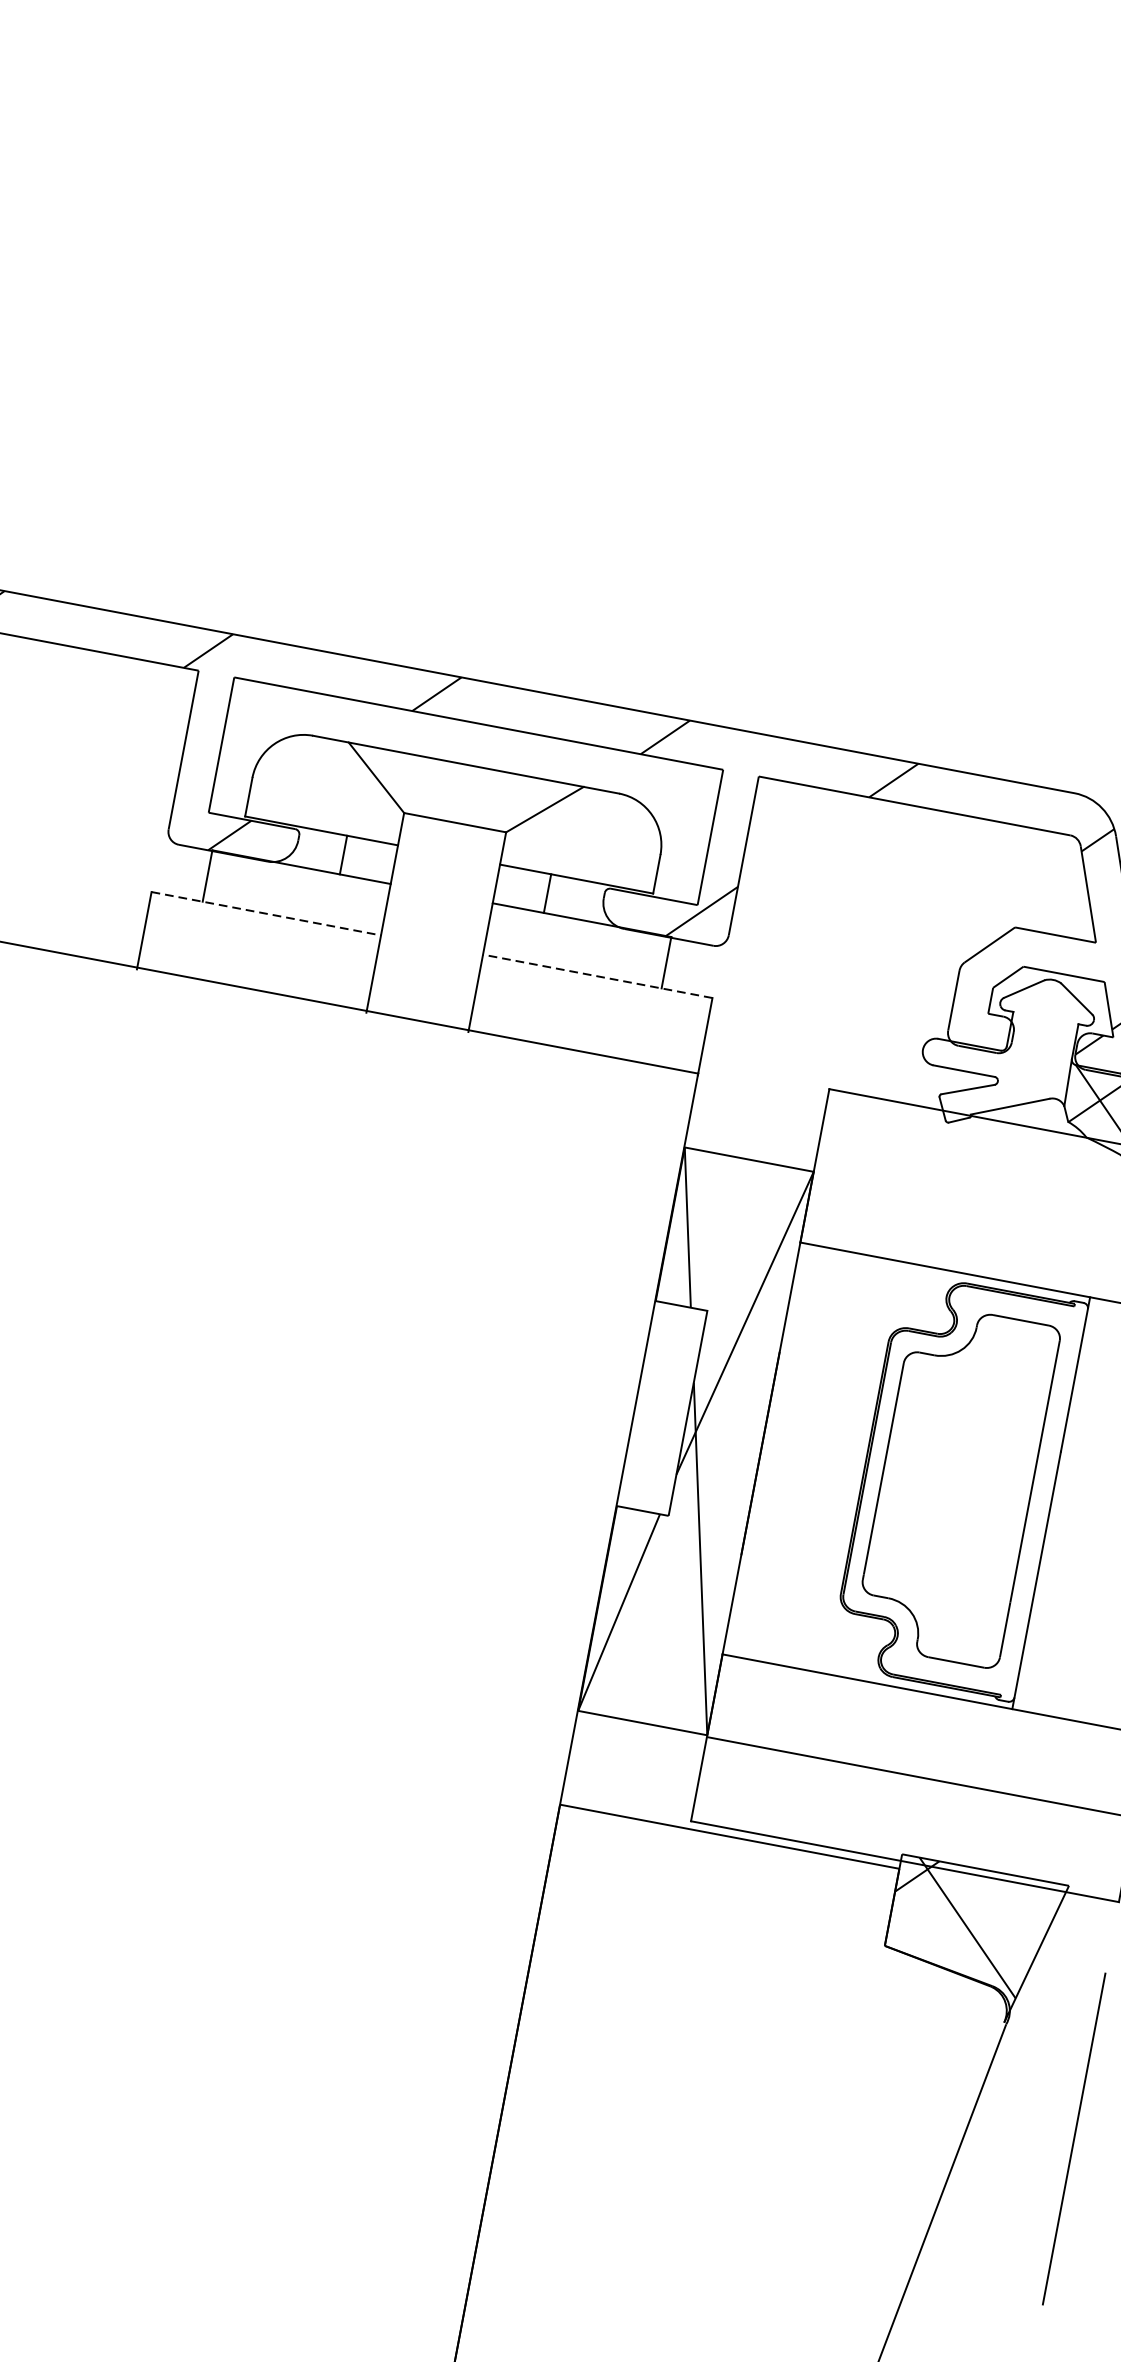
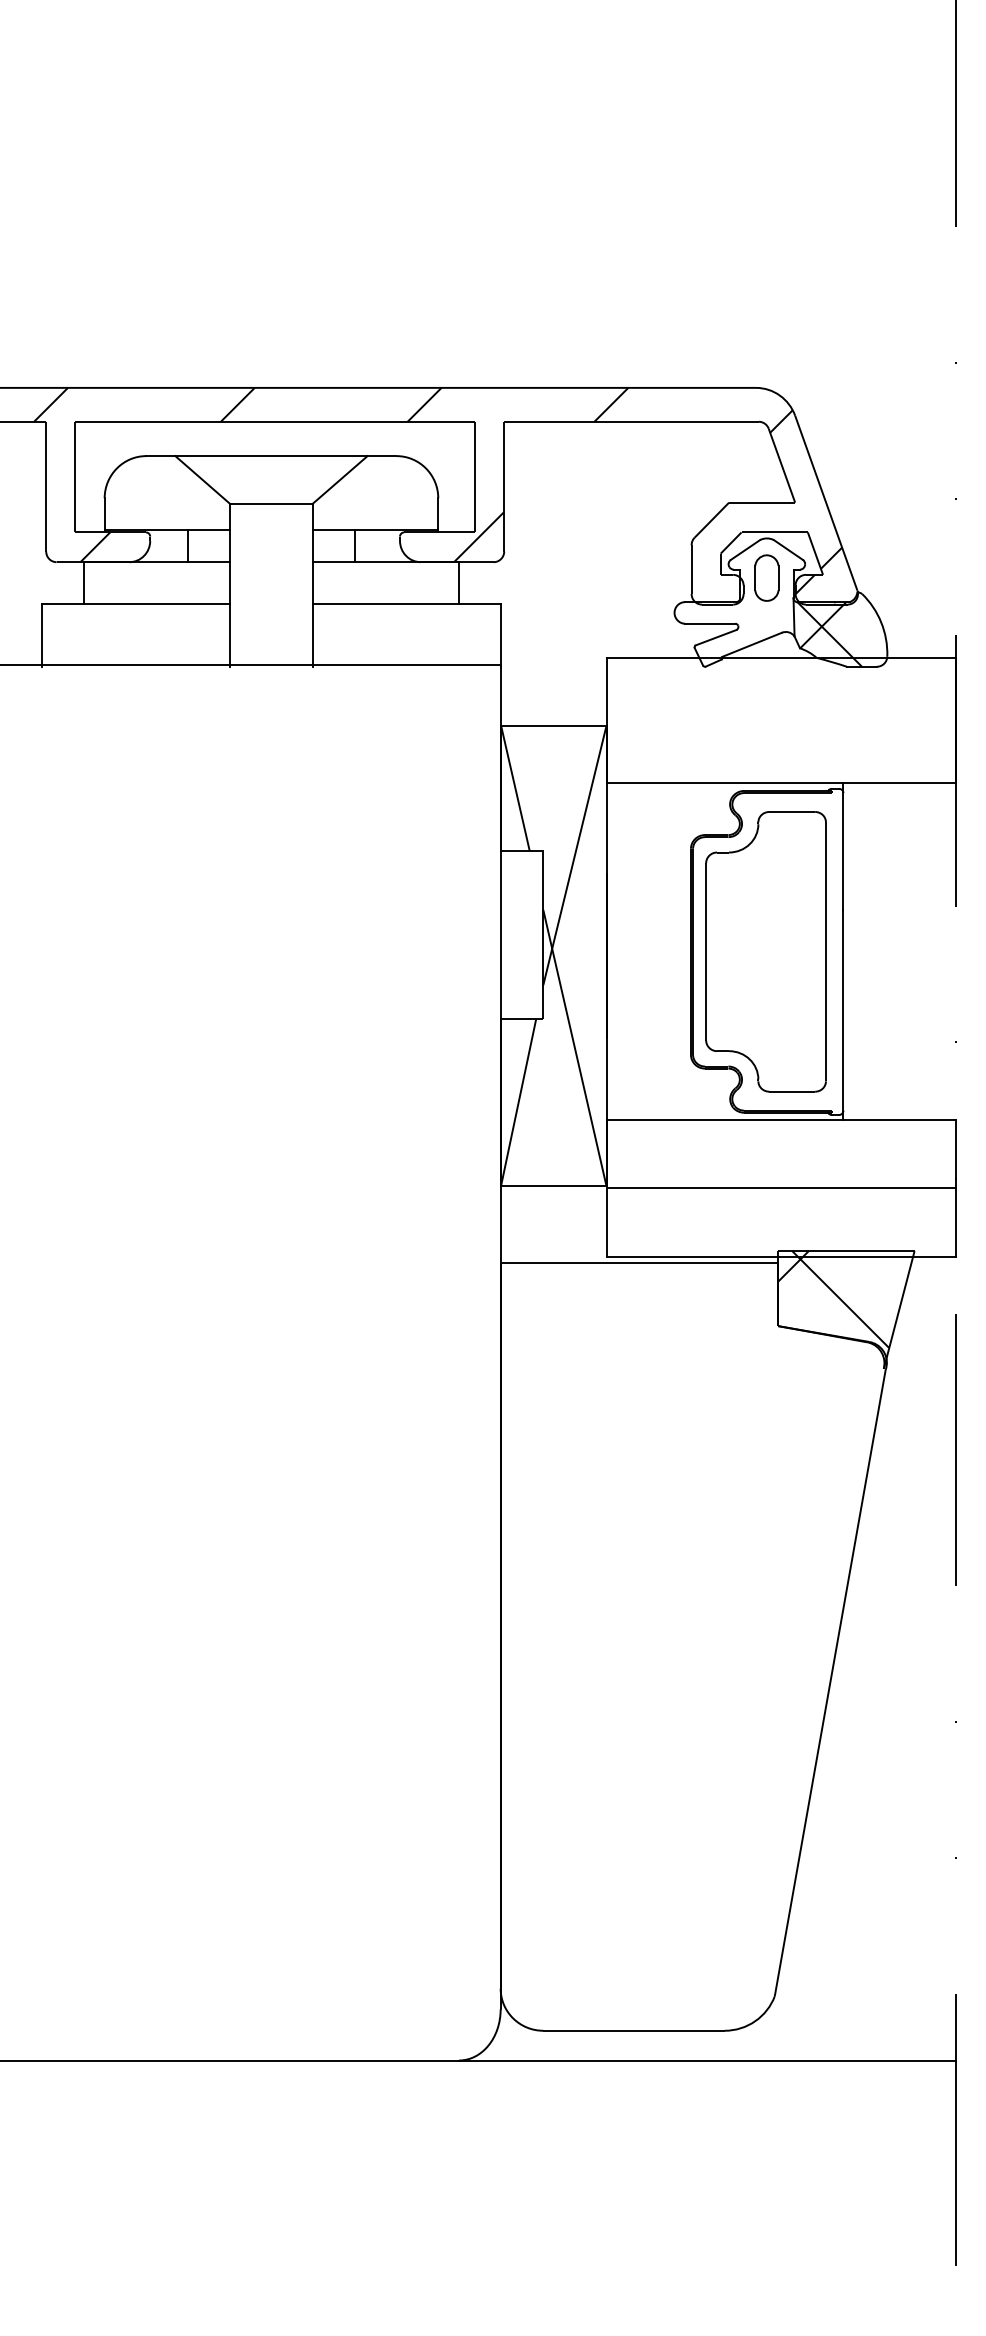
line: (265, 913) -> (135, 603), dashed -> solid
line: (597, 976) -> (406, 603), dashed -> solid
part: (1043, 1027) -> (766, 577), added

